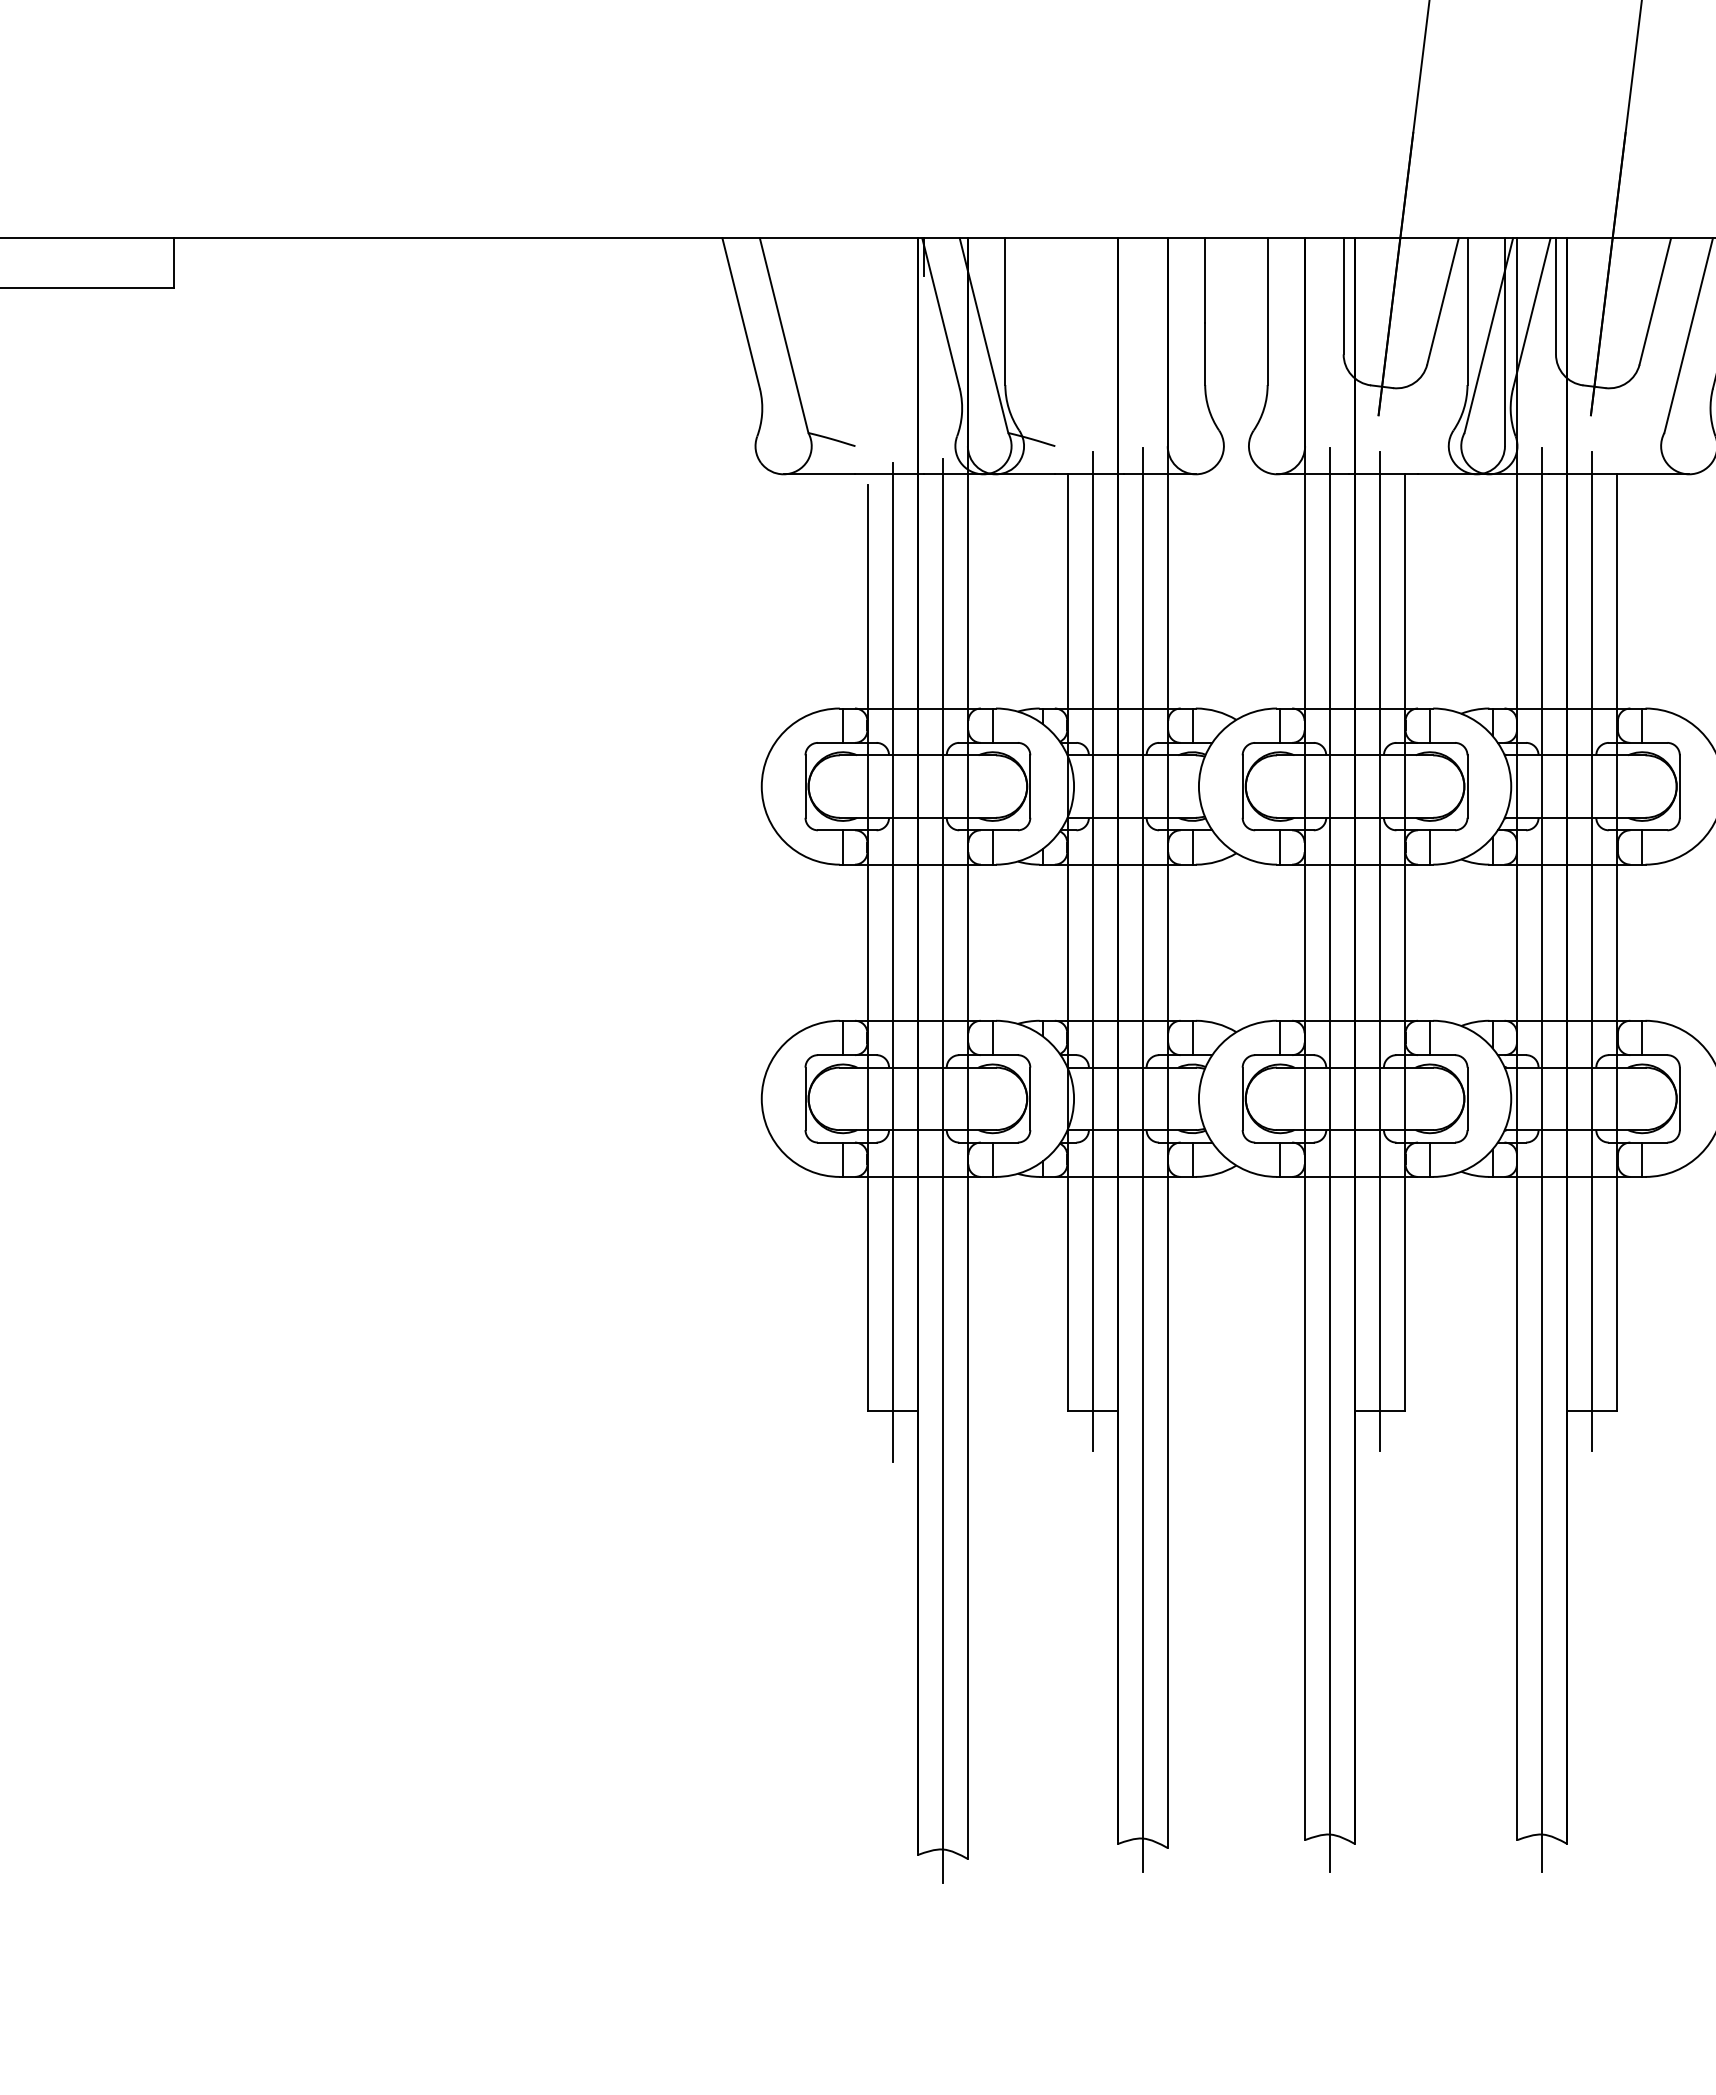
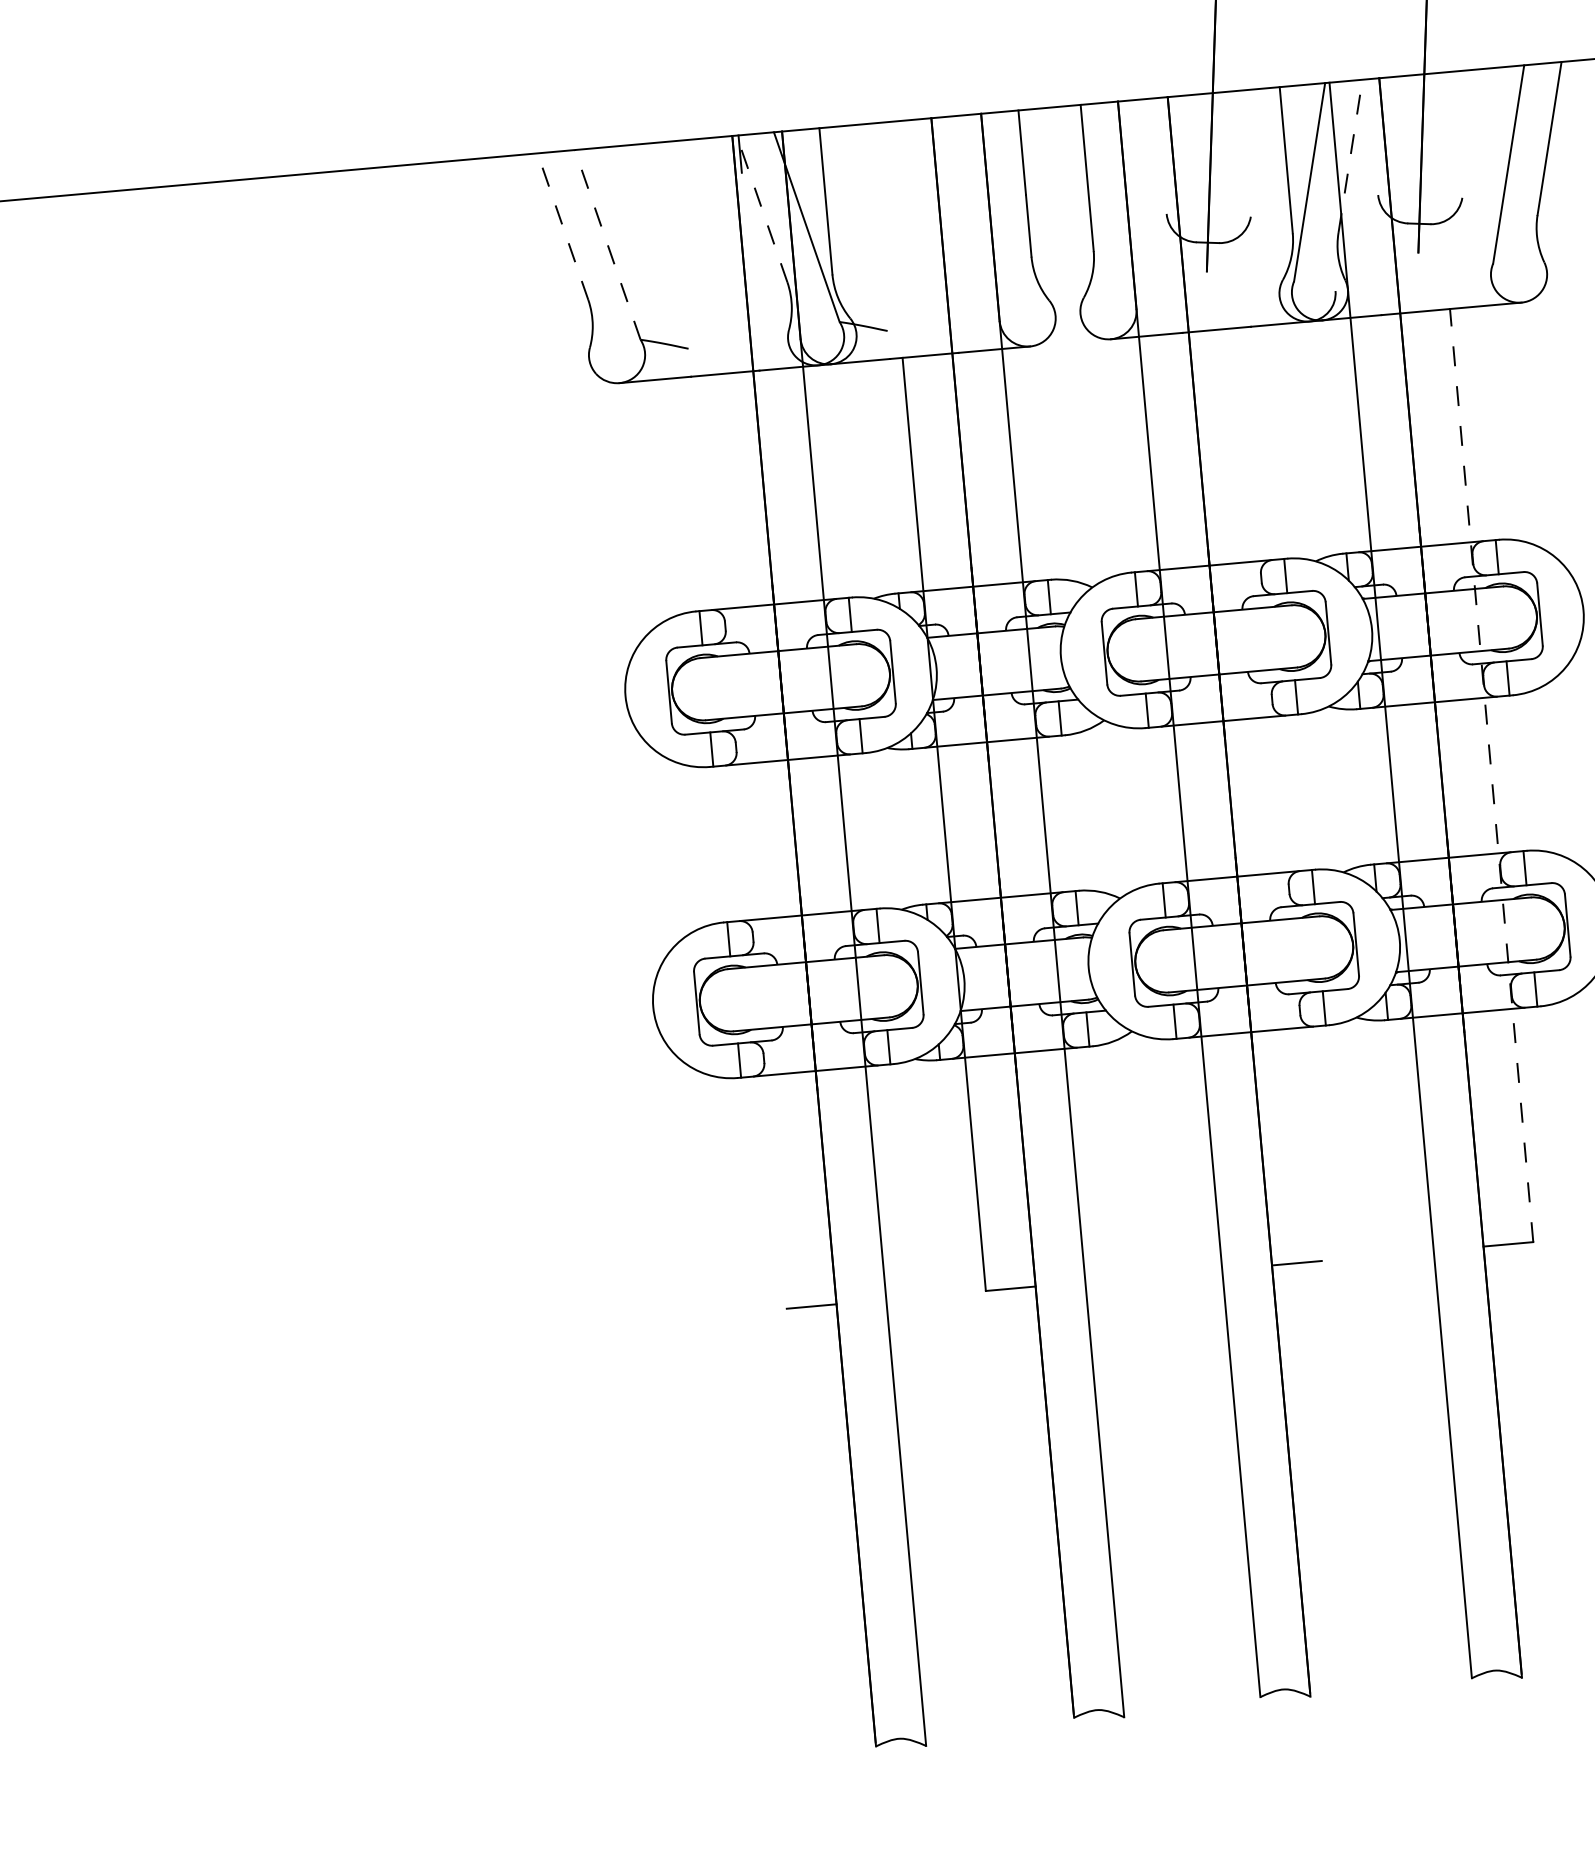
line: (1343, 296) -> (1161, 156), removed
line: (1555, 296) -> (1372, 137), removed
line: (1442, 301) -> (1260, 152), removed
line: (1655, 301) -> (1472, 133), removed
line: (741, 313) -> (563, 226), solid -> dashed
line: (941, 313) -> (762, 208), solid -> dashed
line: (1531, 313) -> (1350, 156), solid -> dashed
line: (784, 335) -> (608, 244), solid -> dashed
line: (1504, 342) -> (1325, 187), removed
line: (1405, 942) -> (1280, 794), removed
line: (1617, 942) -> (1491, 775), solid -> dashed
line: (867, 948) -> (745, 847), removed
line: (1092, 950) -> (969, 829), removed
line: (1380, 950) -> (1256, 804), removed
line: (1592, 950) -> (1467, 785), removed
line: (892, 961) -> (771, 858), removed
line: (1142, 1159) -> (1037, 1033), removed
line: (1330, 1159) -> (1225, 1016), removed
line: (1542, 1159) -> (1436, 998), removed
line: (942, 1170) -> (839, 1062), removed

